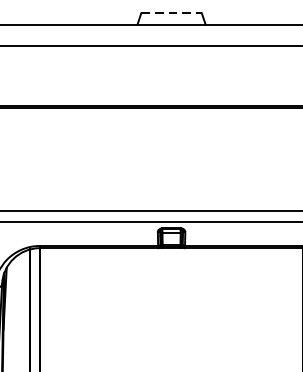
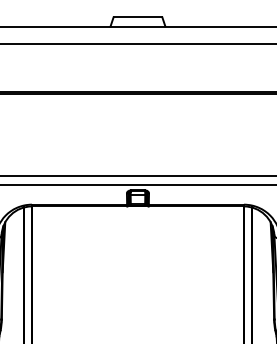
line: (172, 13) -> (138, 17), dashed -> solid

